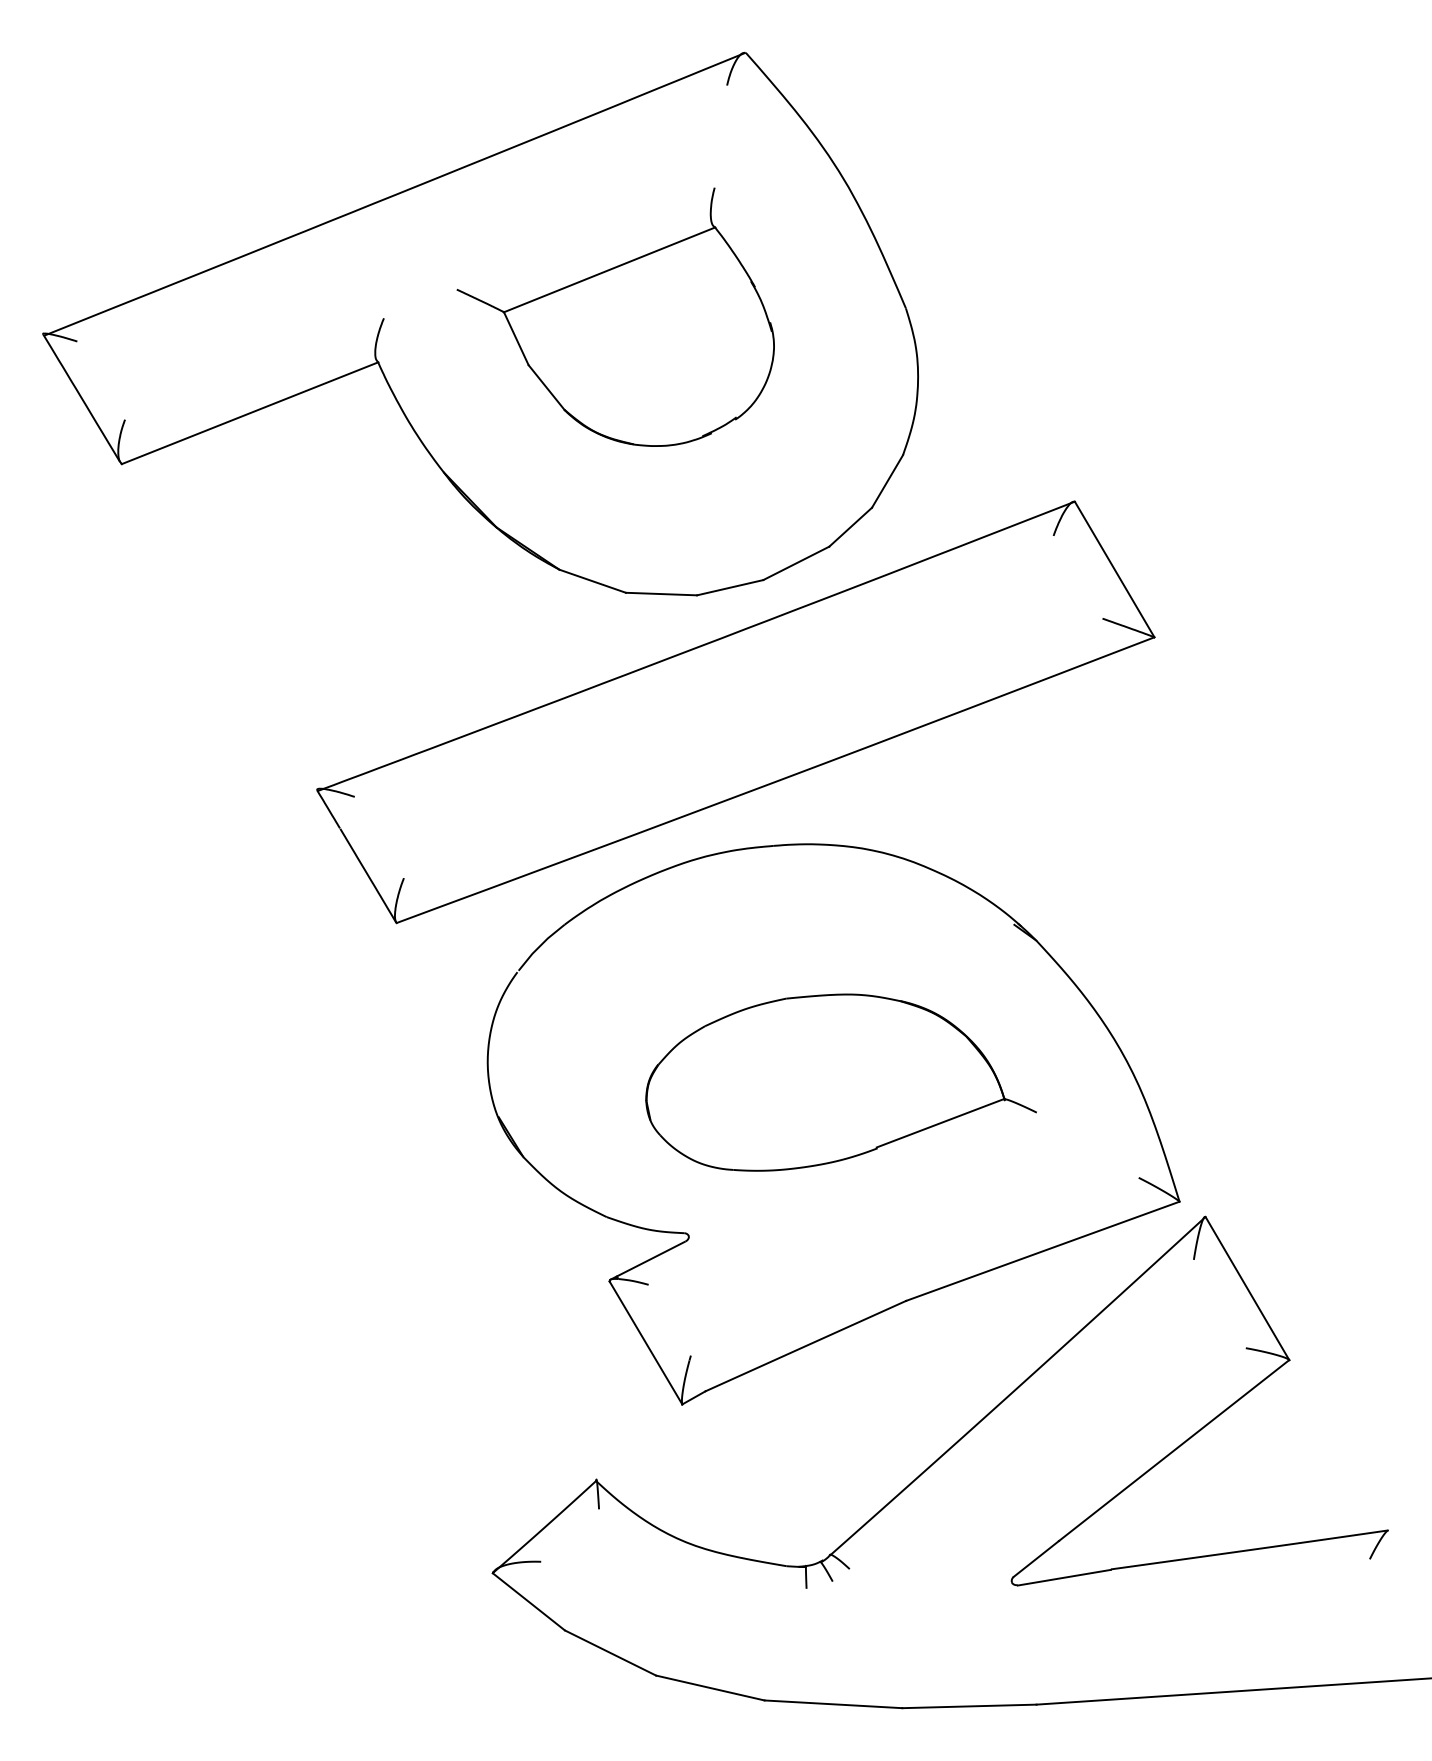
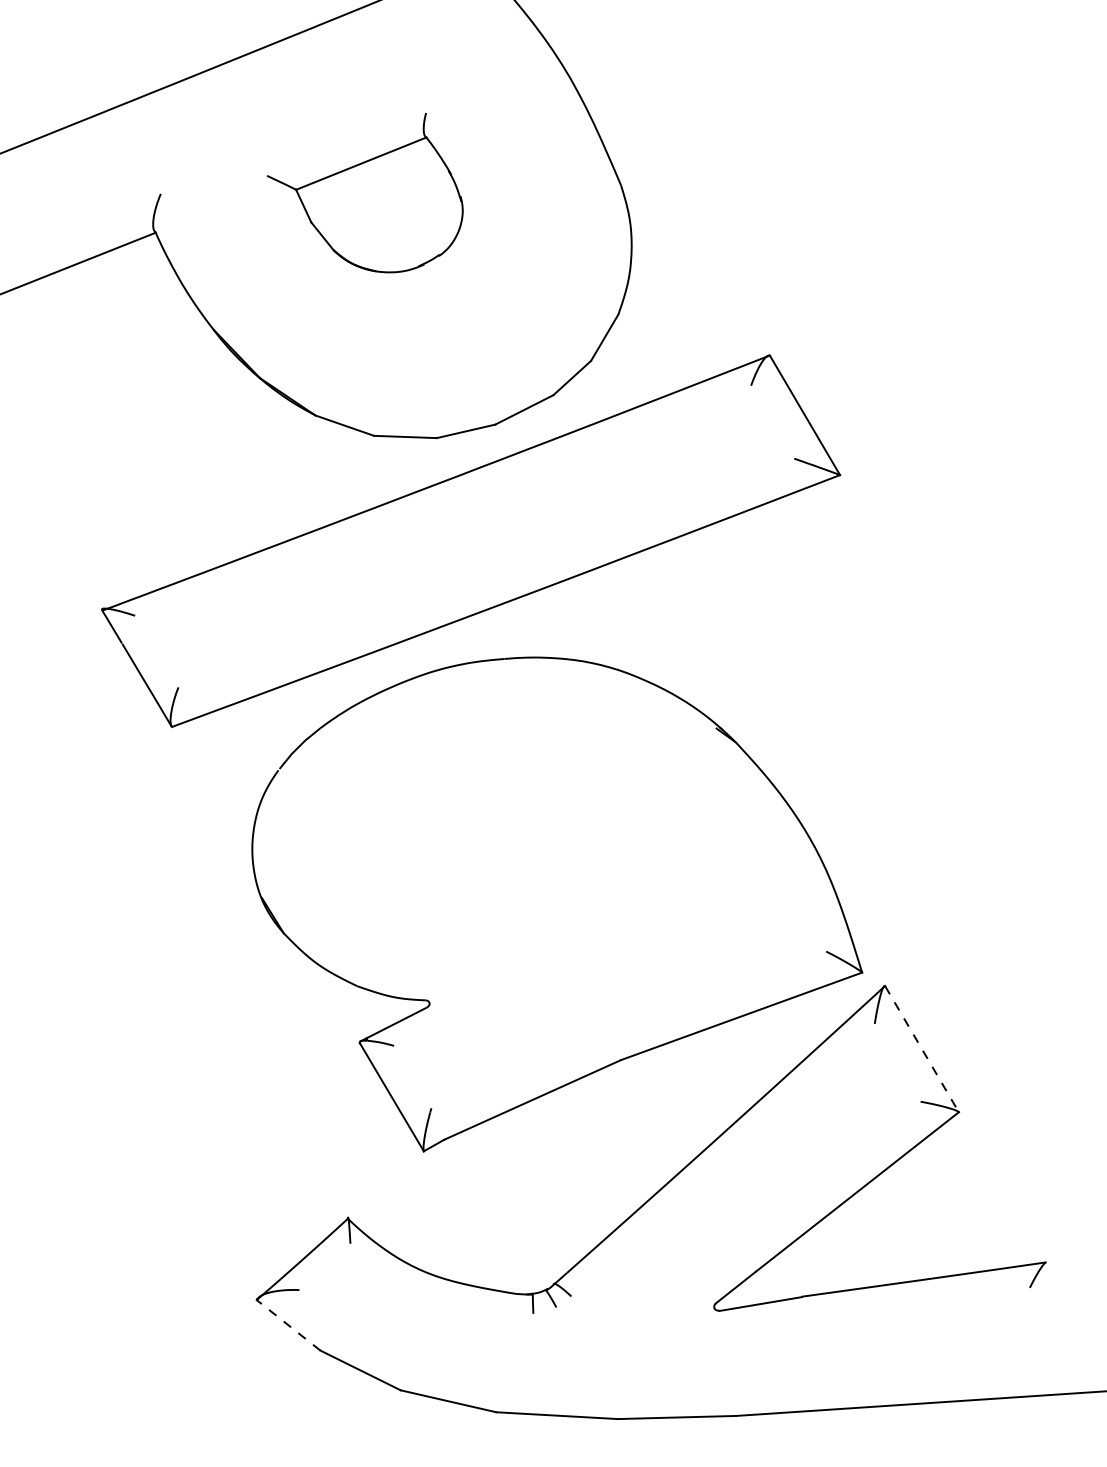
part: (615, 316) -> (364, 192), size x0.7
part: (840, 1082) -> (563, 867), removed
line: (1247, 1288) -> (922, 1049), solid -> dashed
line: (528, 1601) -> (288, 1325), solid -> dashed

